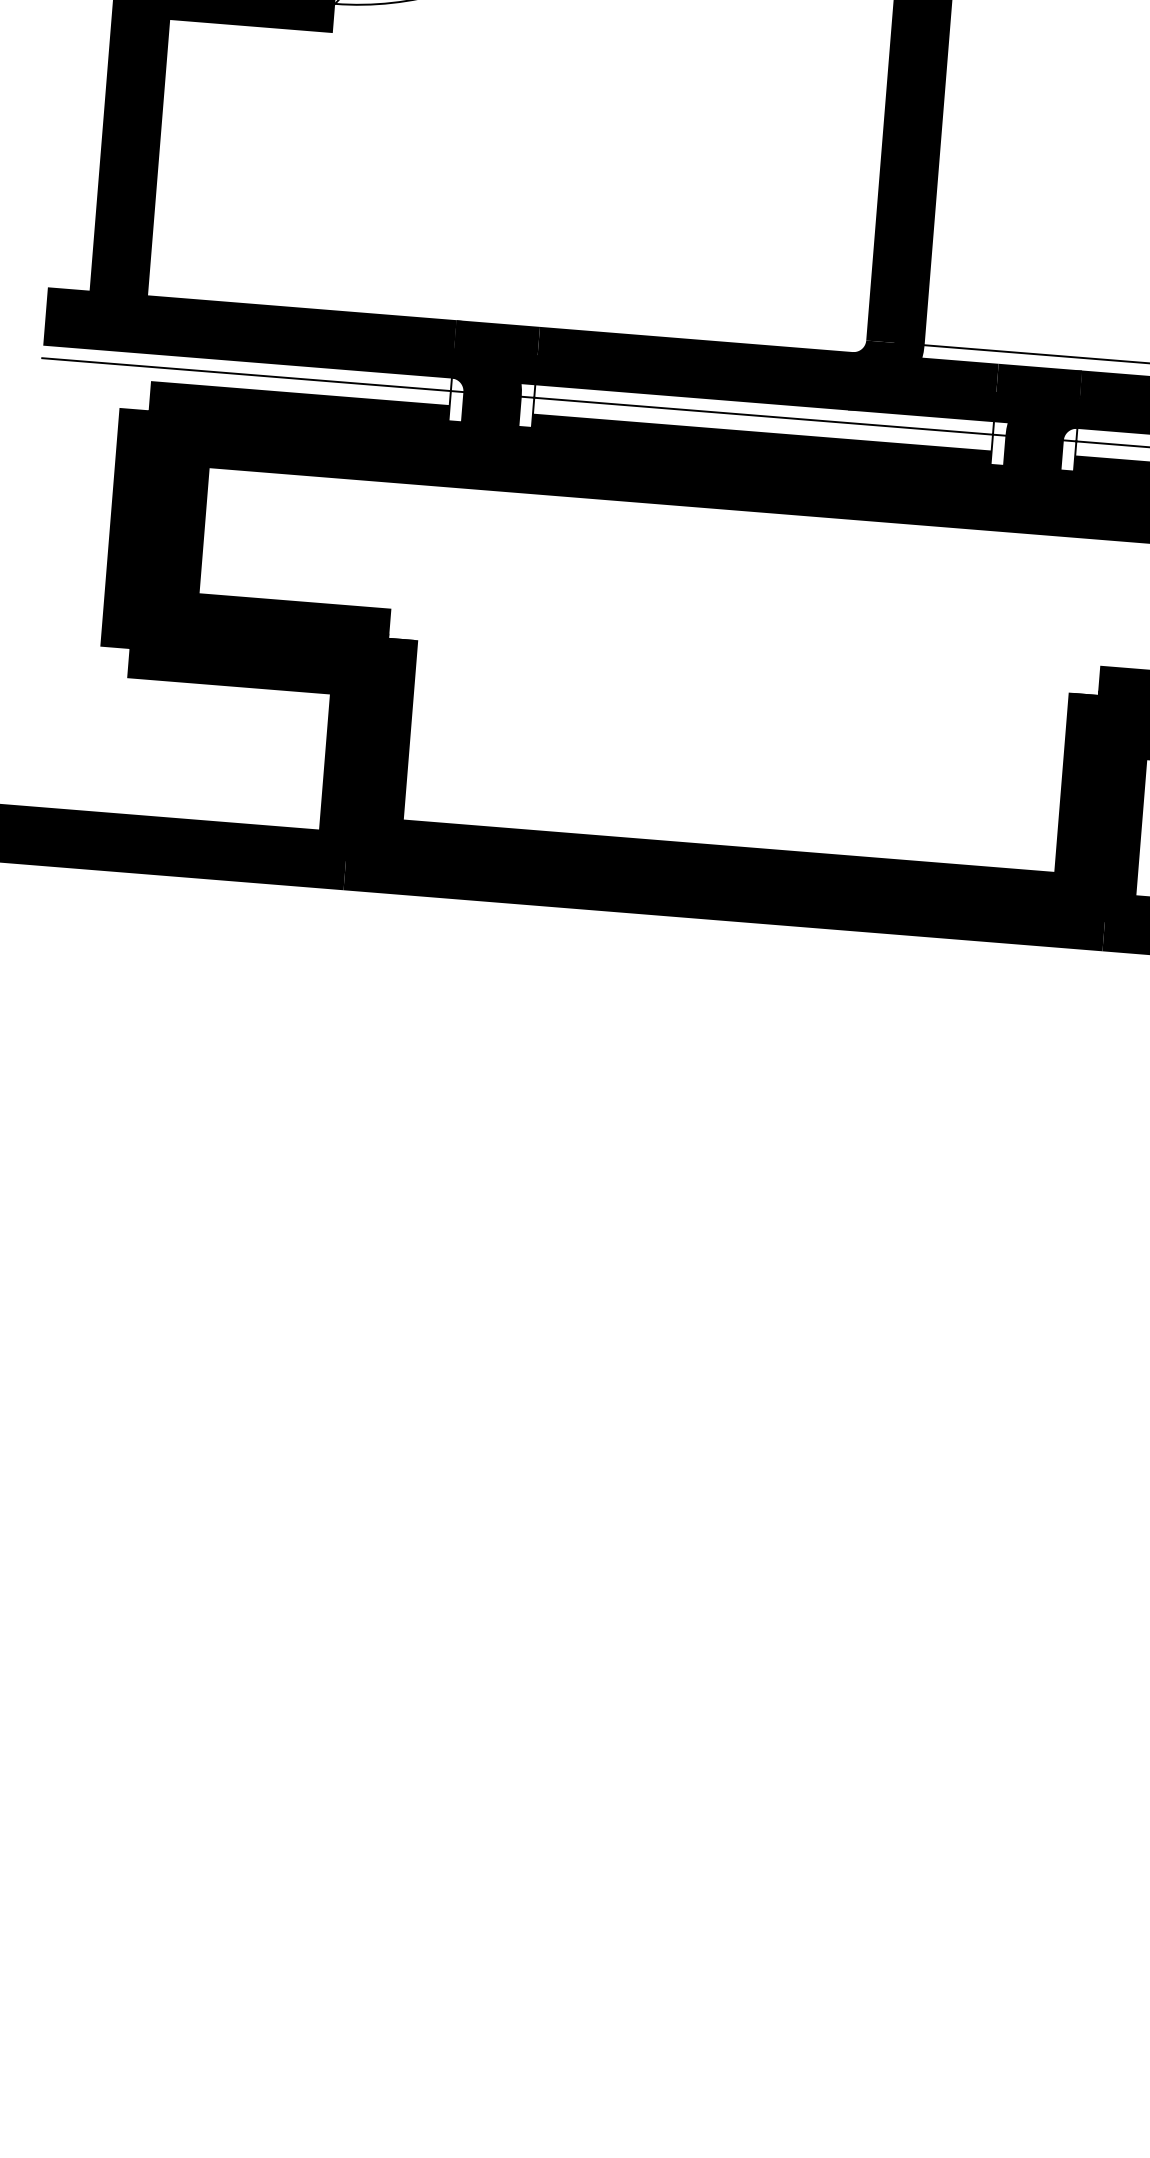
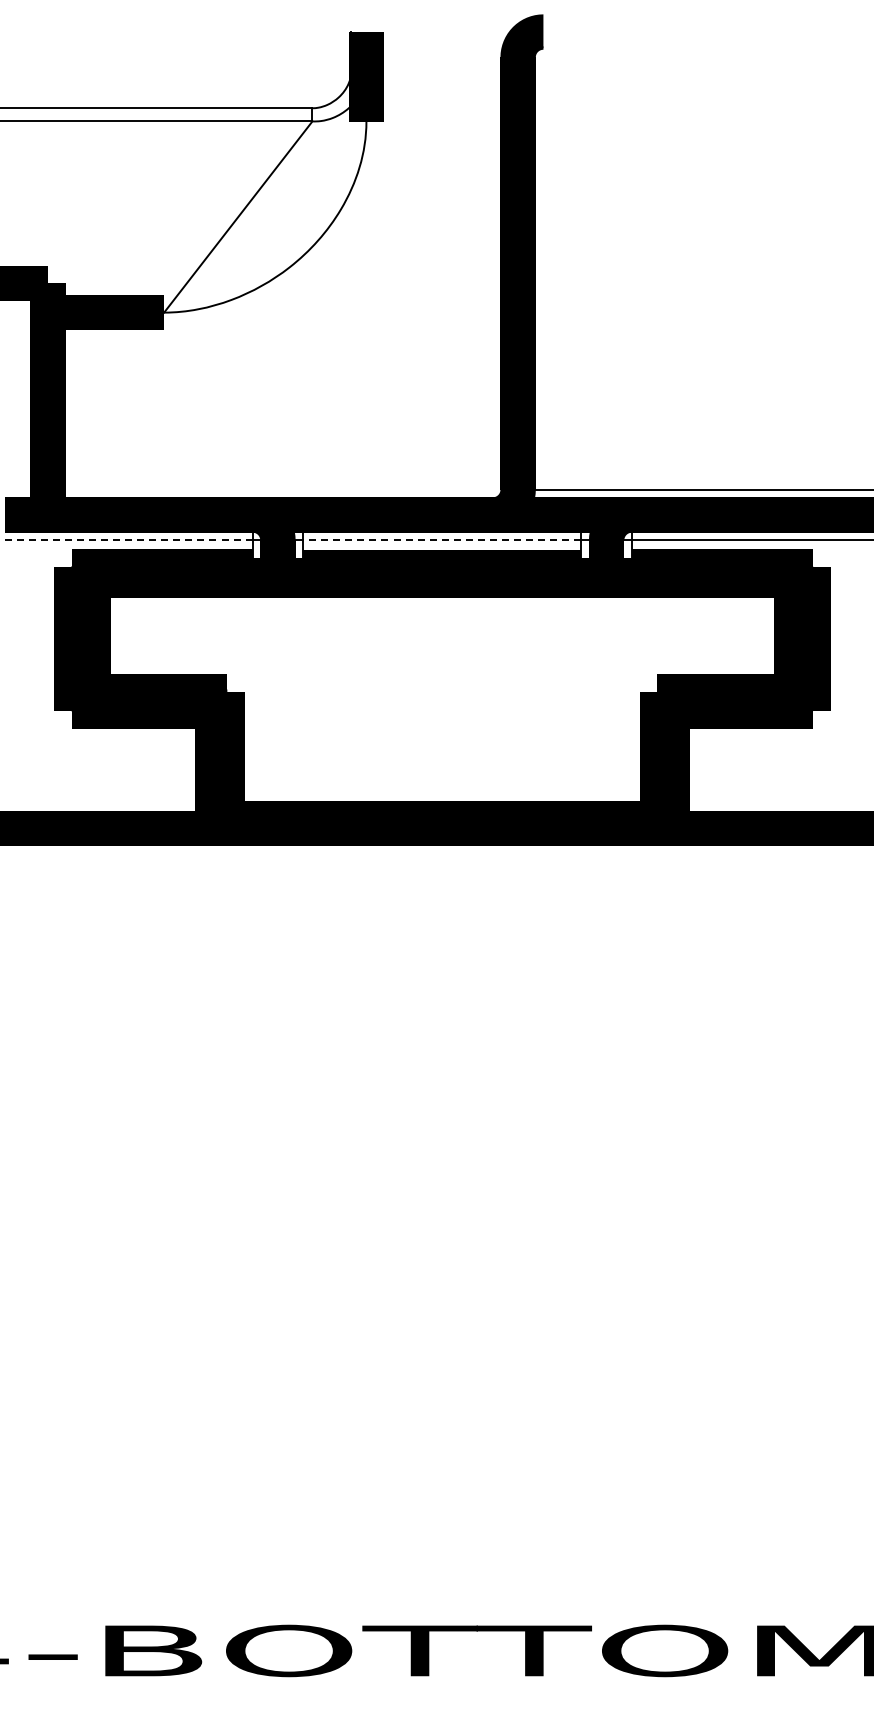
line: (246, 374) -> (128, 540), solid -> dashed
line: (762, 416) -> (441, 540), solid -> dashed

